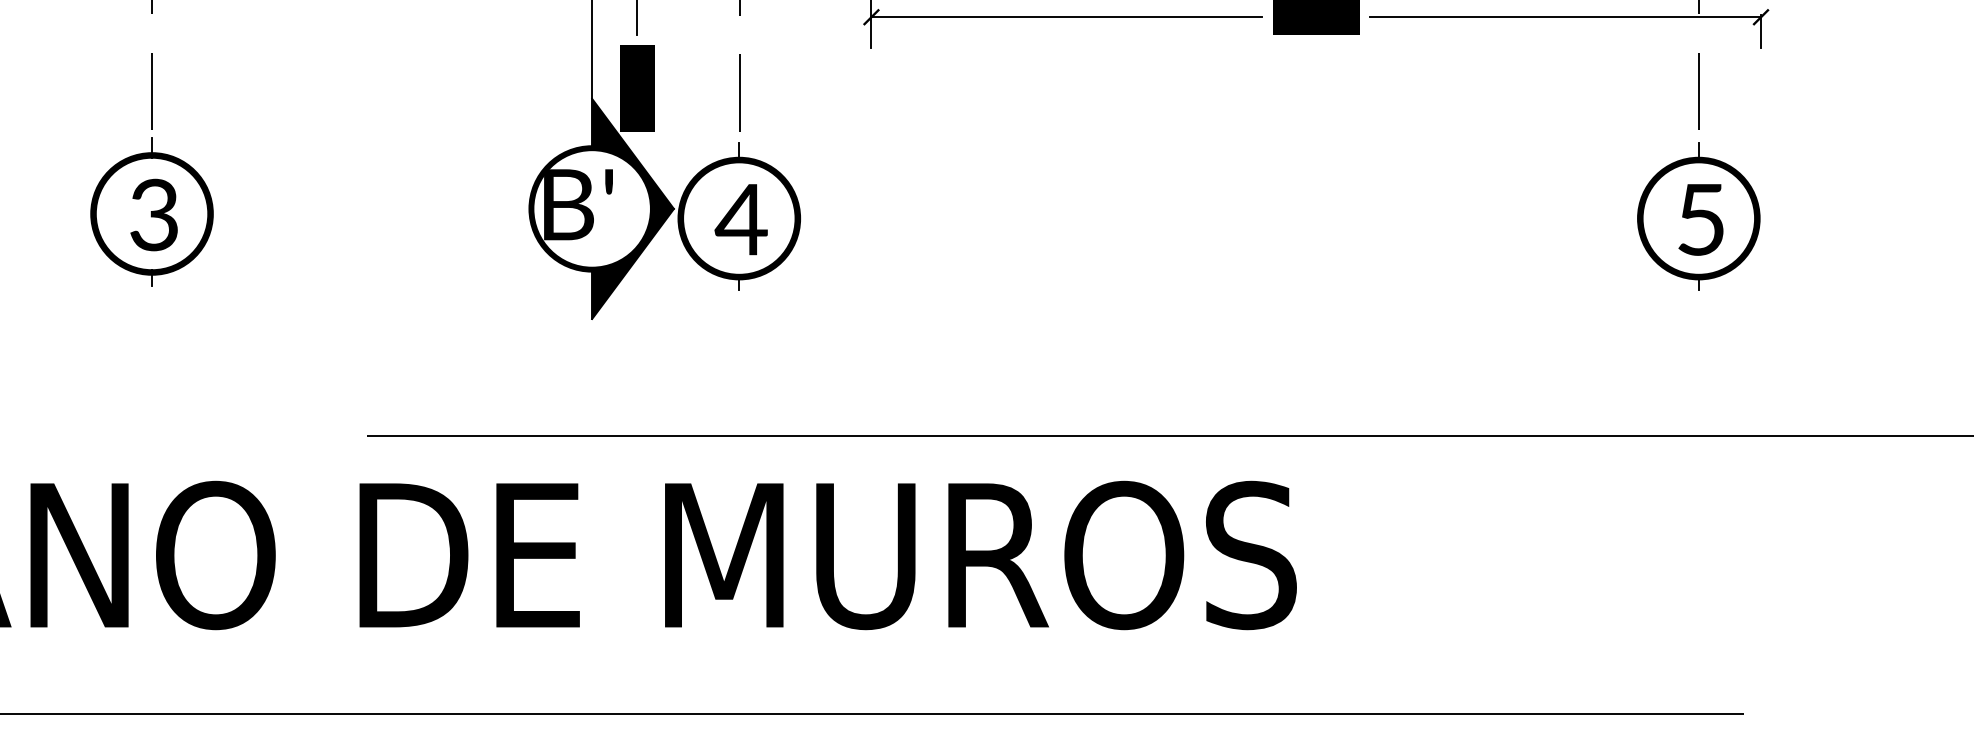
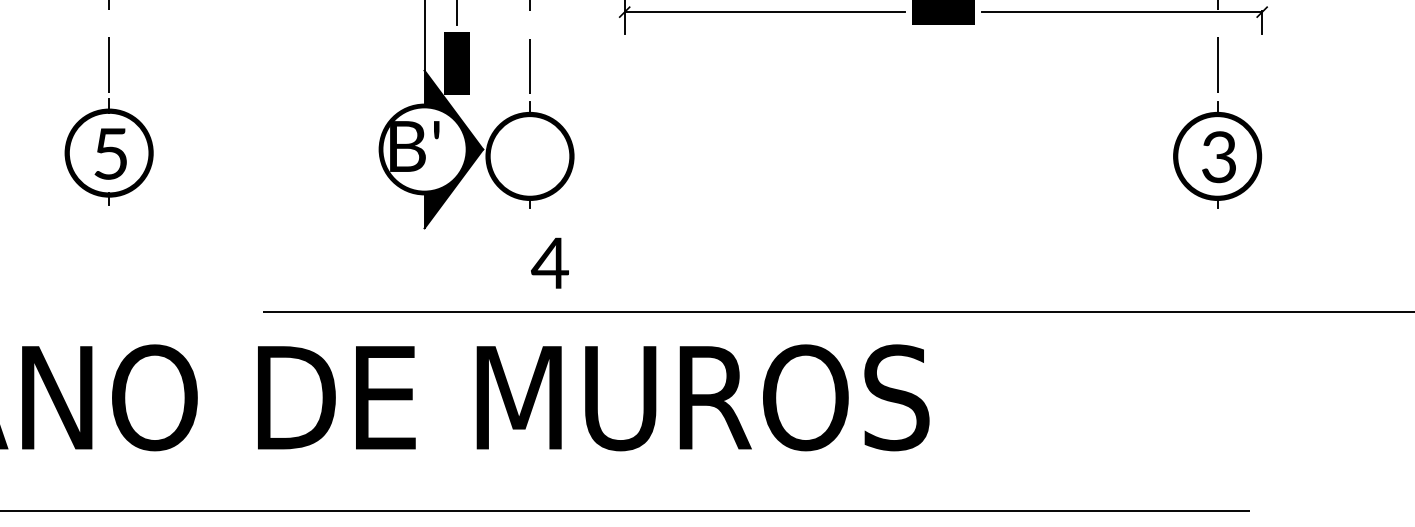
text: (153, 214) -> (110, 153), 3 -> 5
text: (740, 219) -> (549, 263), moved
text: (1700, 219) -> (1218, 157), 5 -> 3

